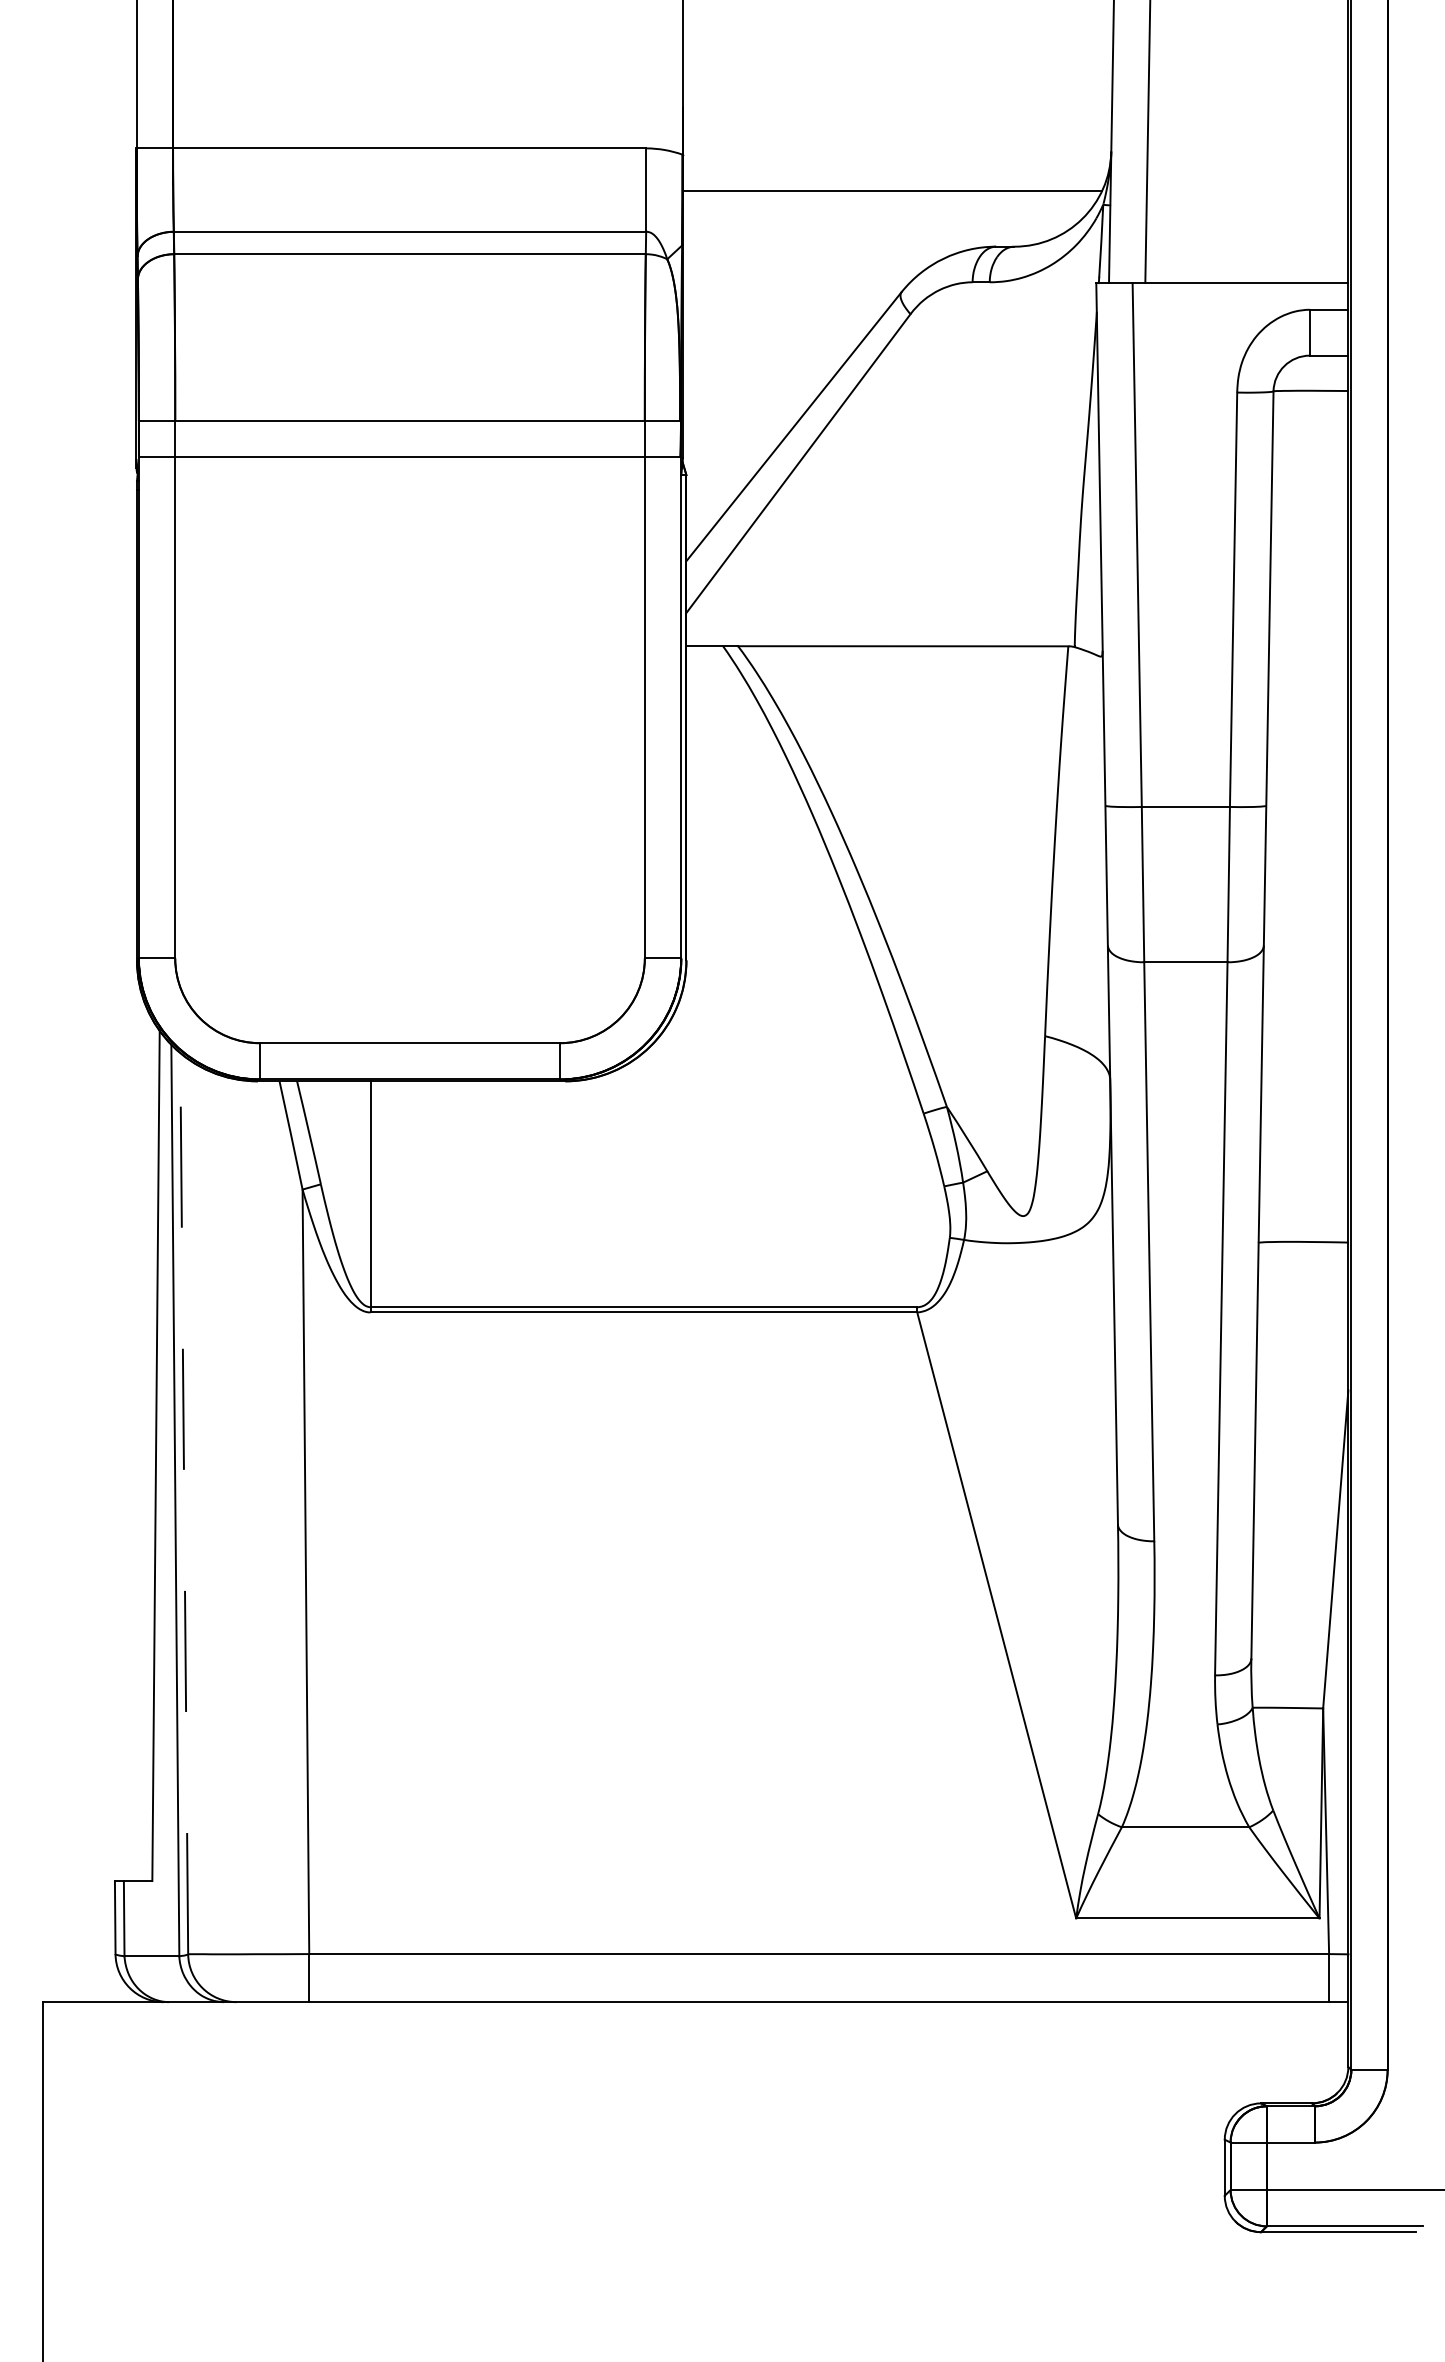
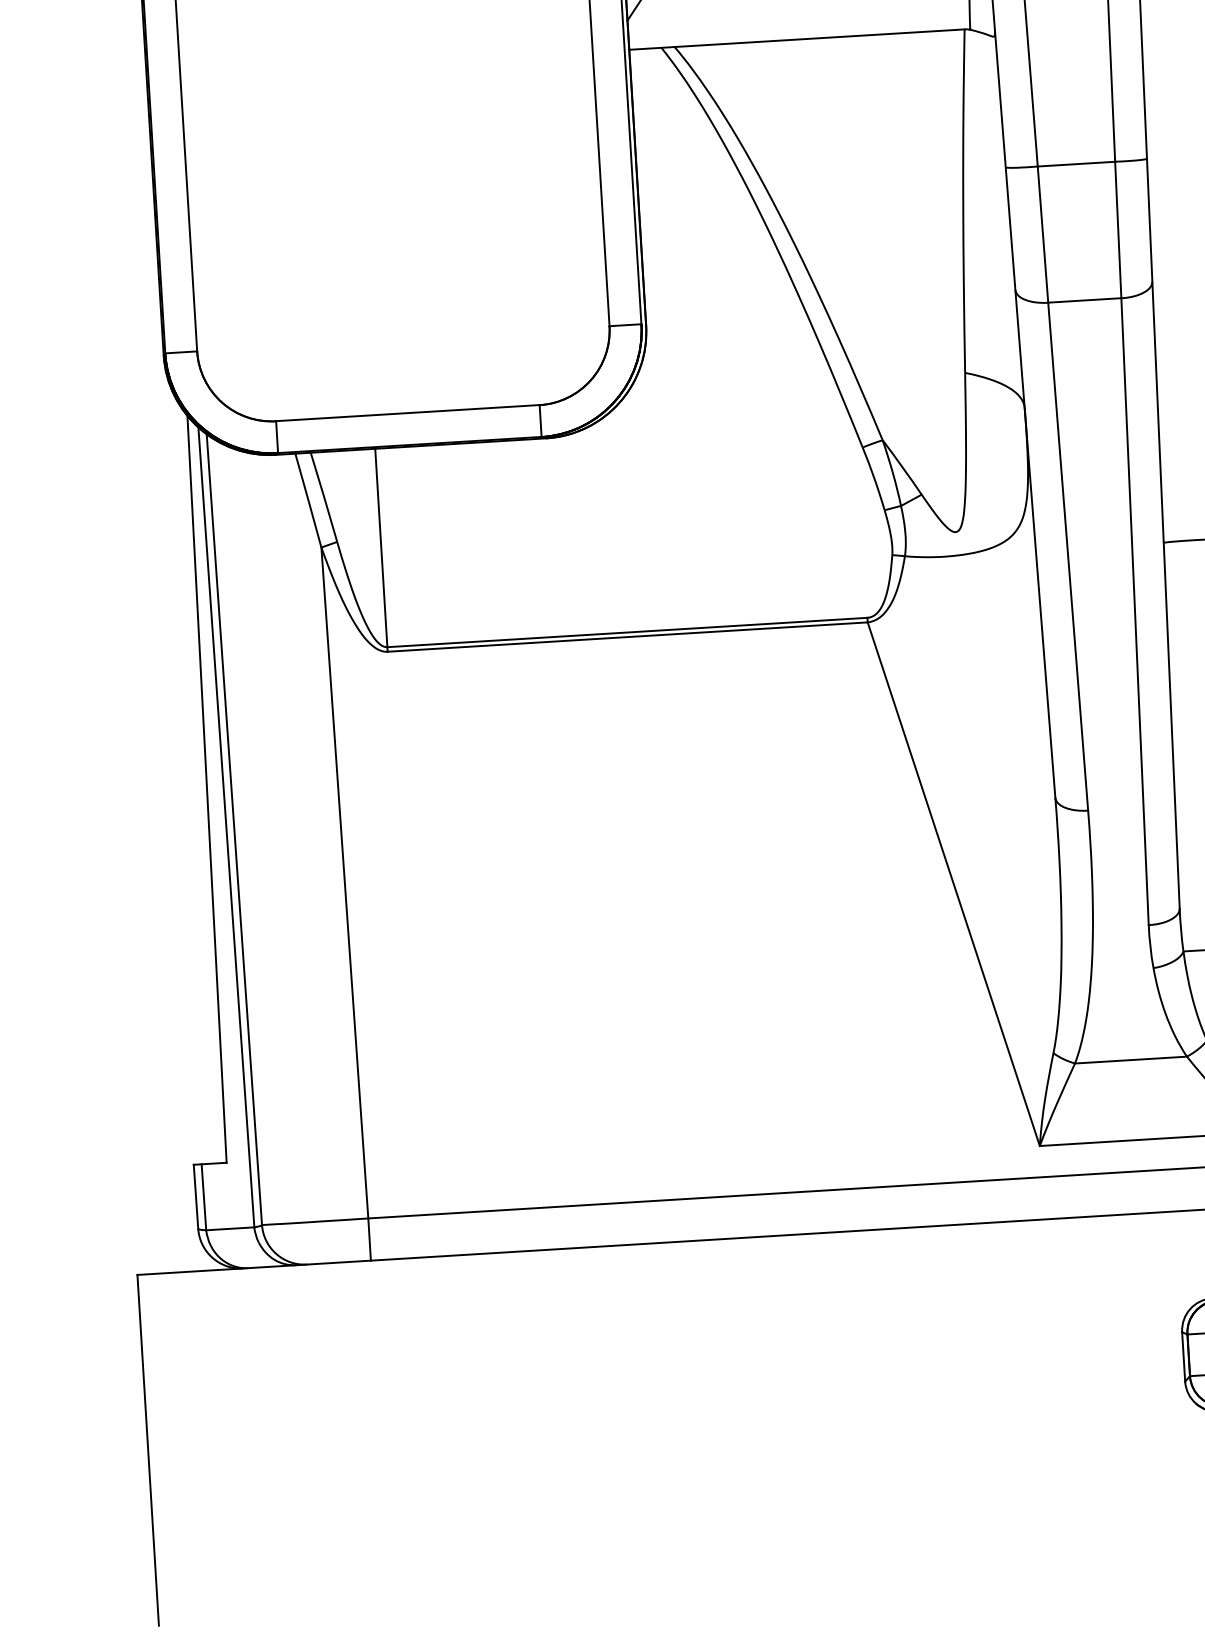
line: (184, 1502) -> (234, 828), dashed -> solid

